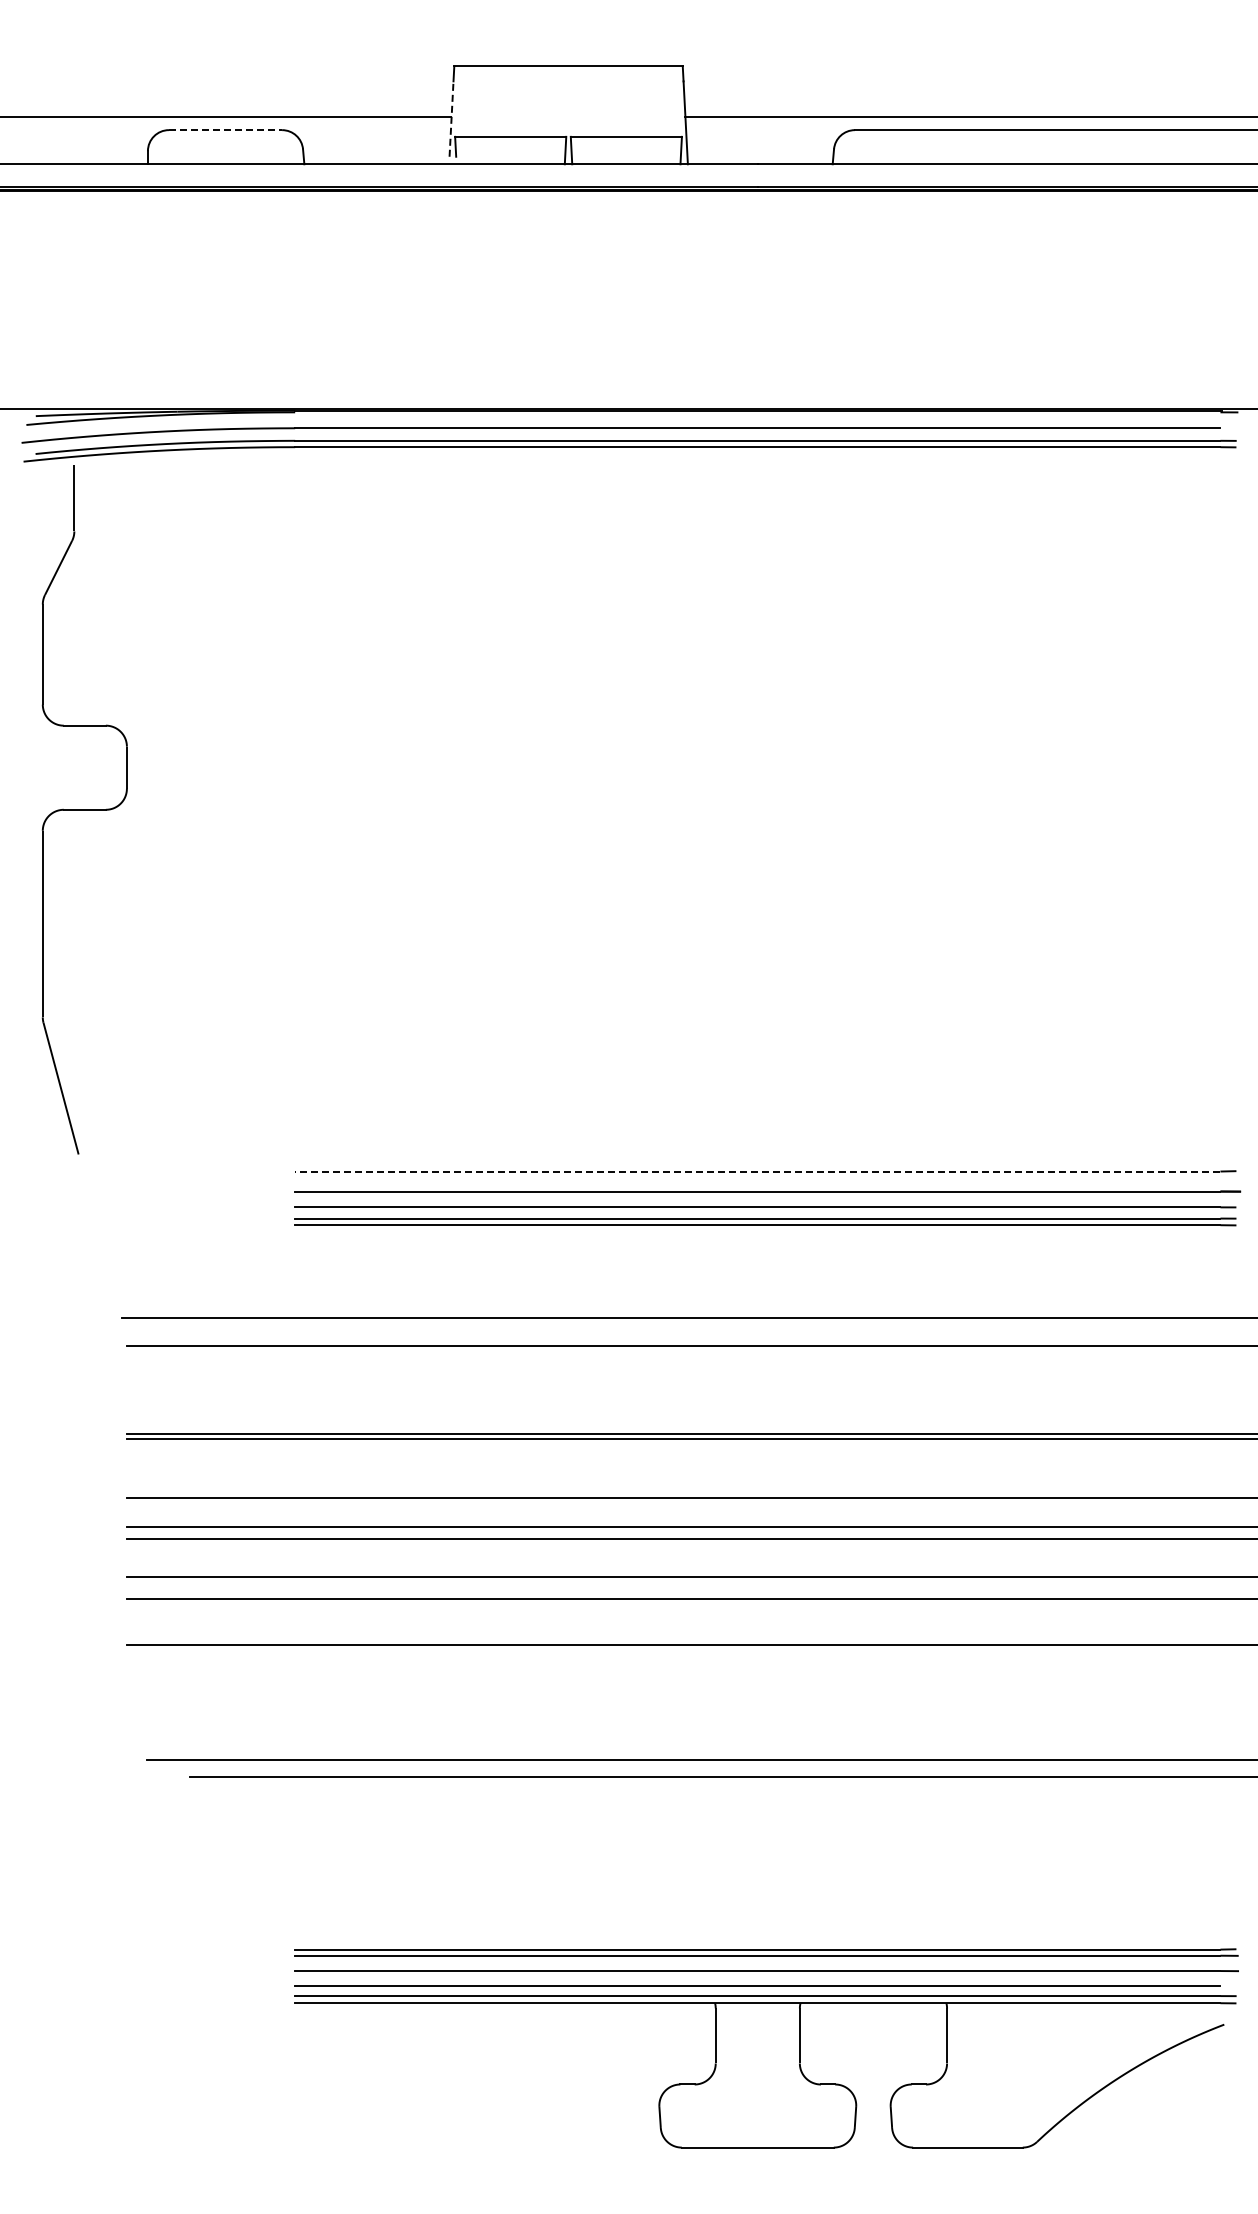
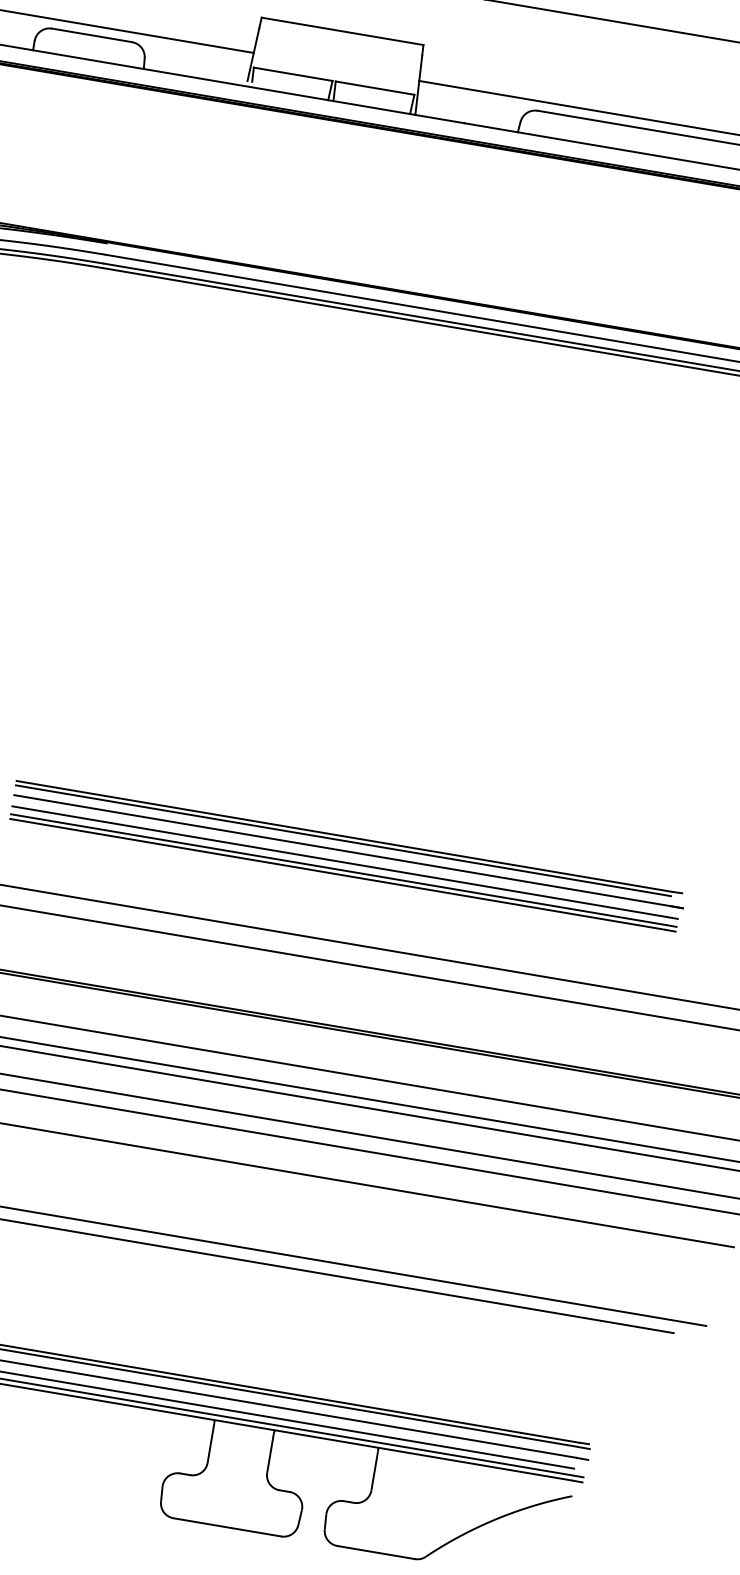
line: (451, 119) -> (253, 54), dashed -> solid
line: (225, 130) -> (92, 35), dashed -> solid
line: (757, 1171) -> (344, 836), dashed -> solid
line: (757, 1177) -> (343, 840), added

